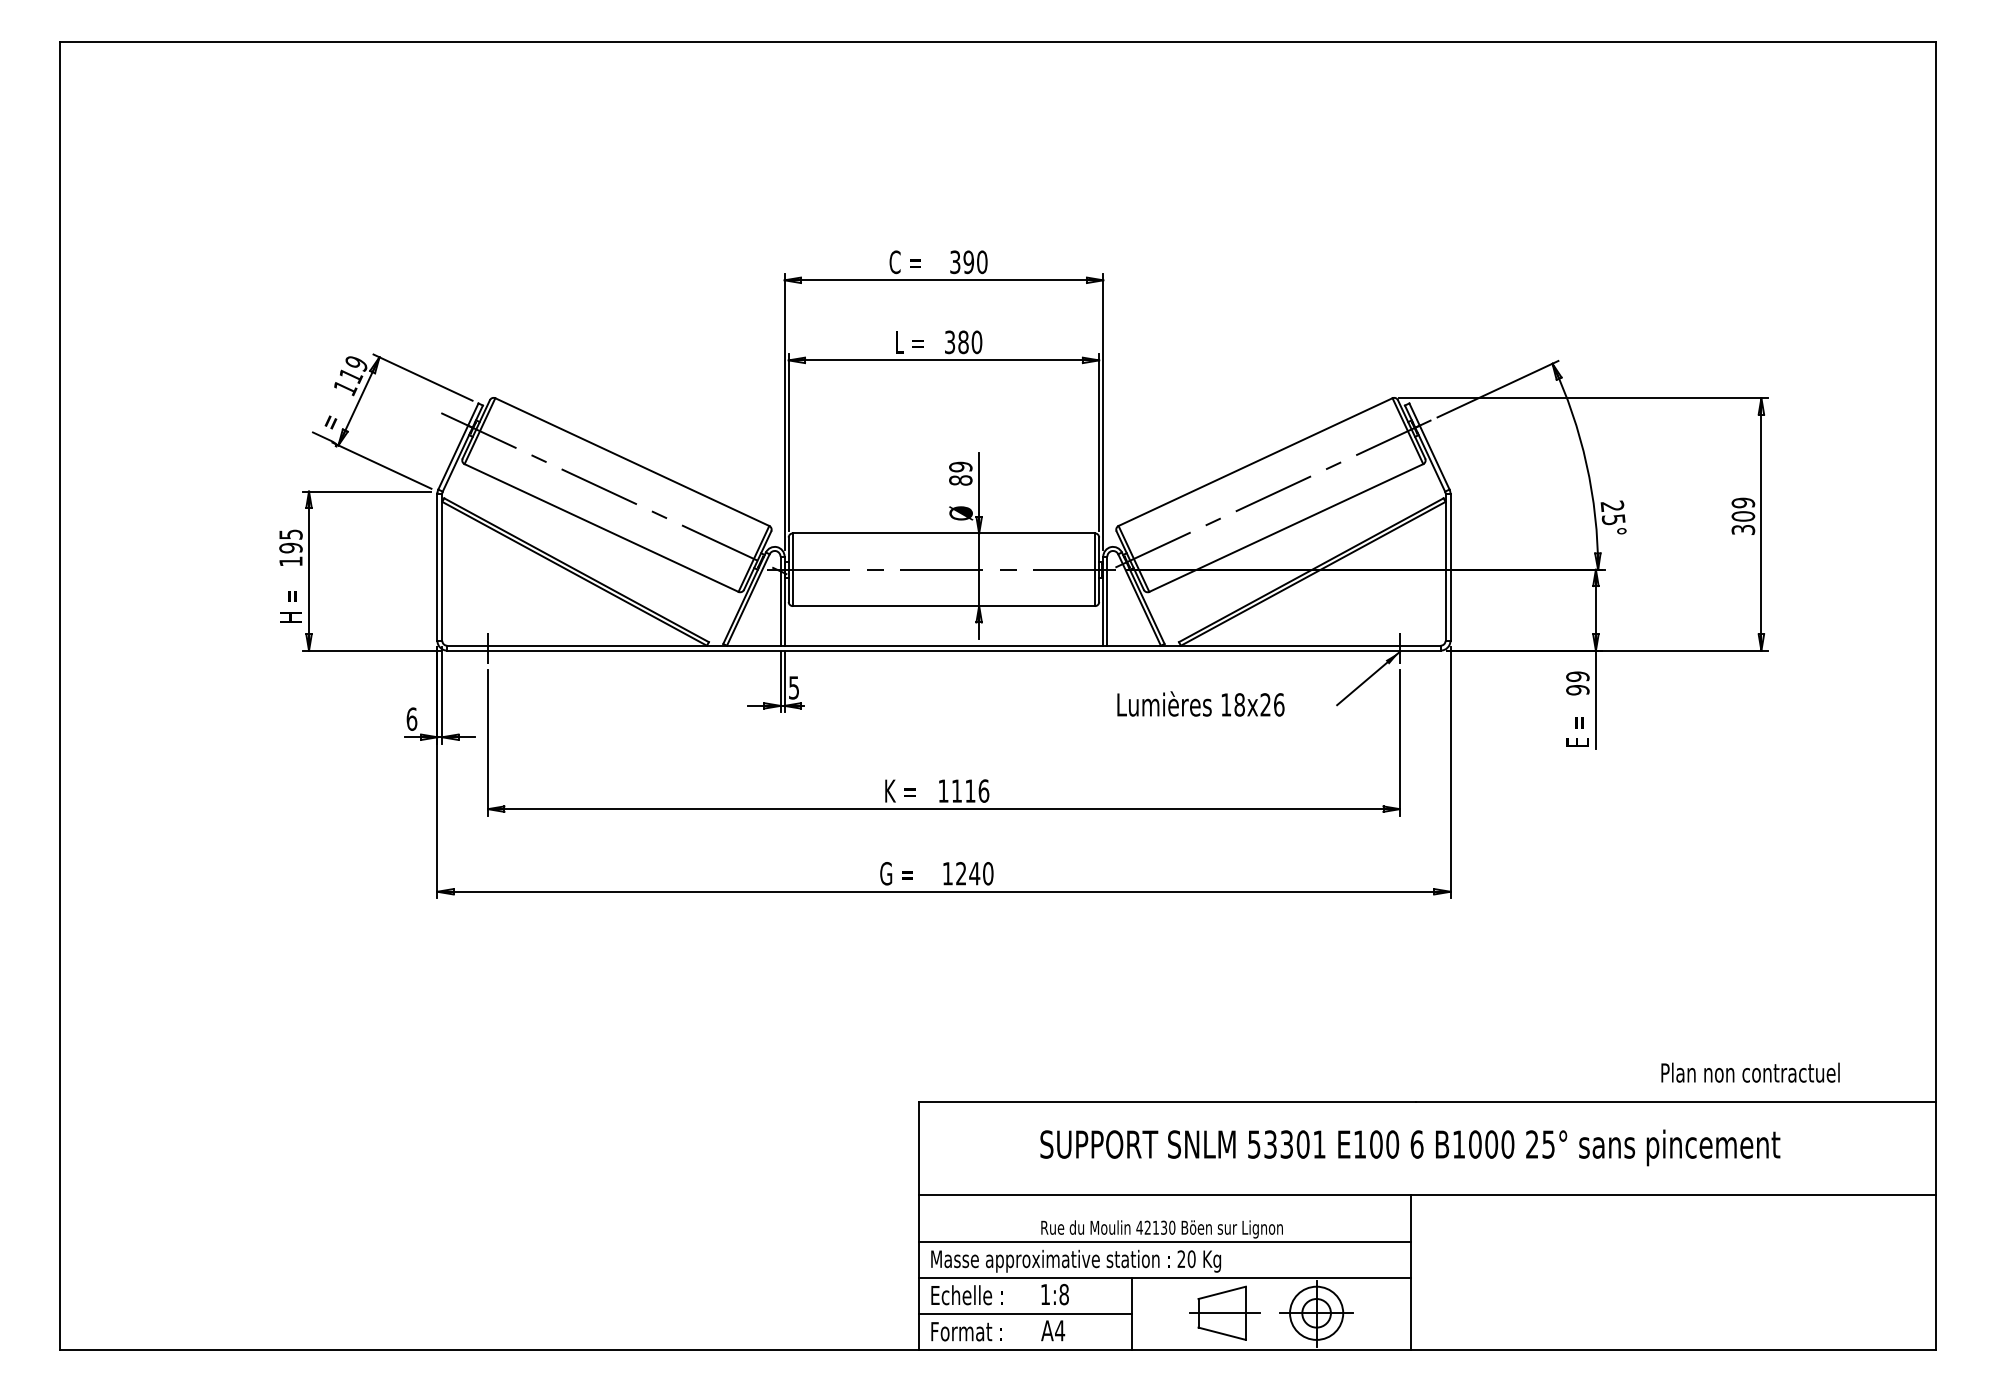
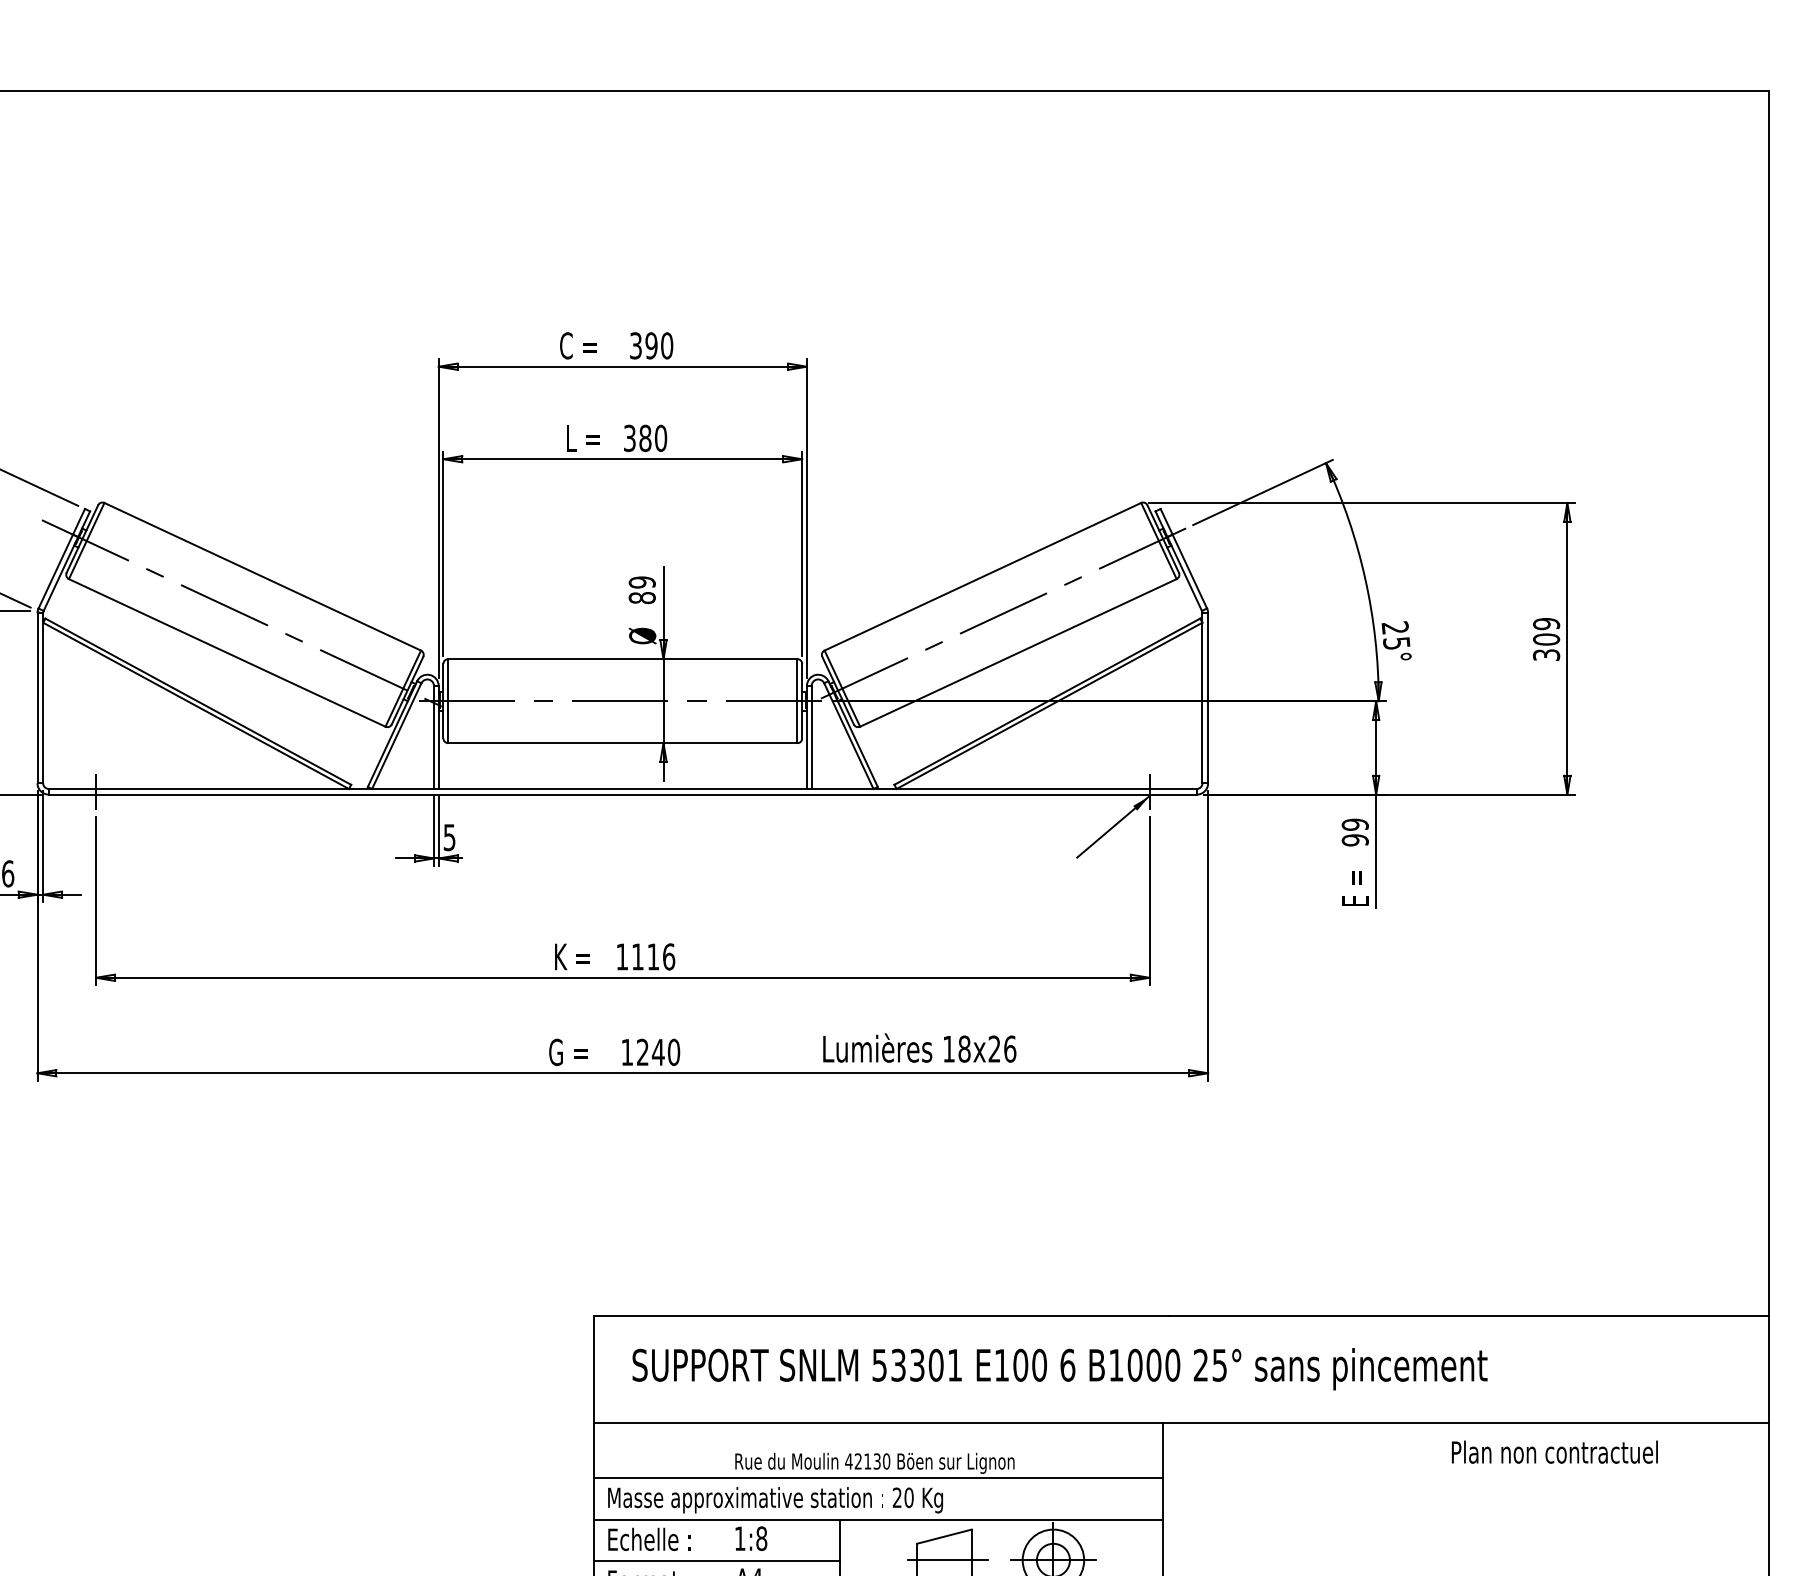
text: (1200, 703) -> (919, 1047), moved
text: (1750, 1072) -> (1554, 1451), moved
text: (1410, 1147) -> (1060, 1368), moved

